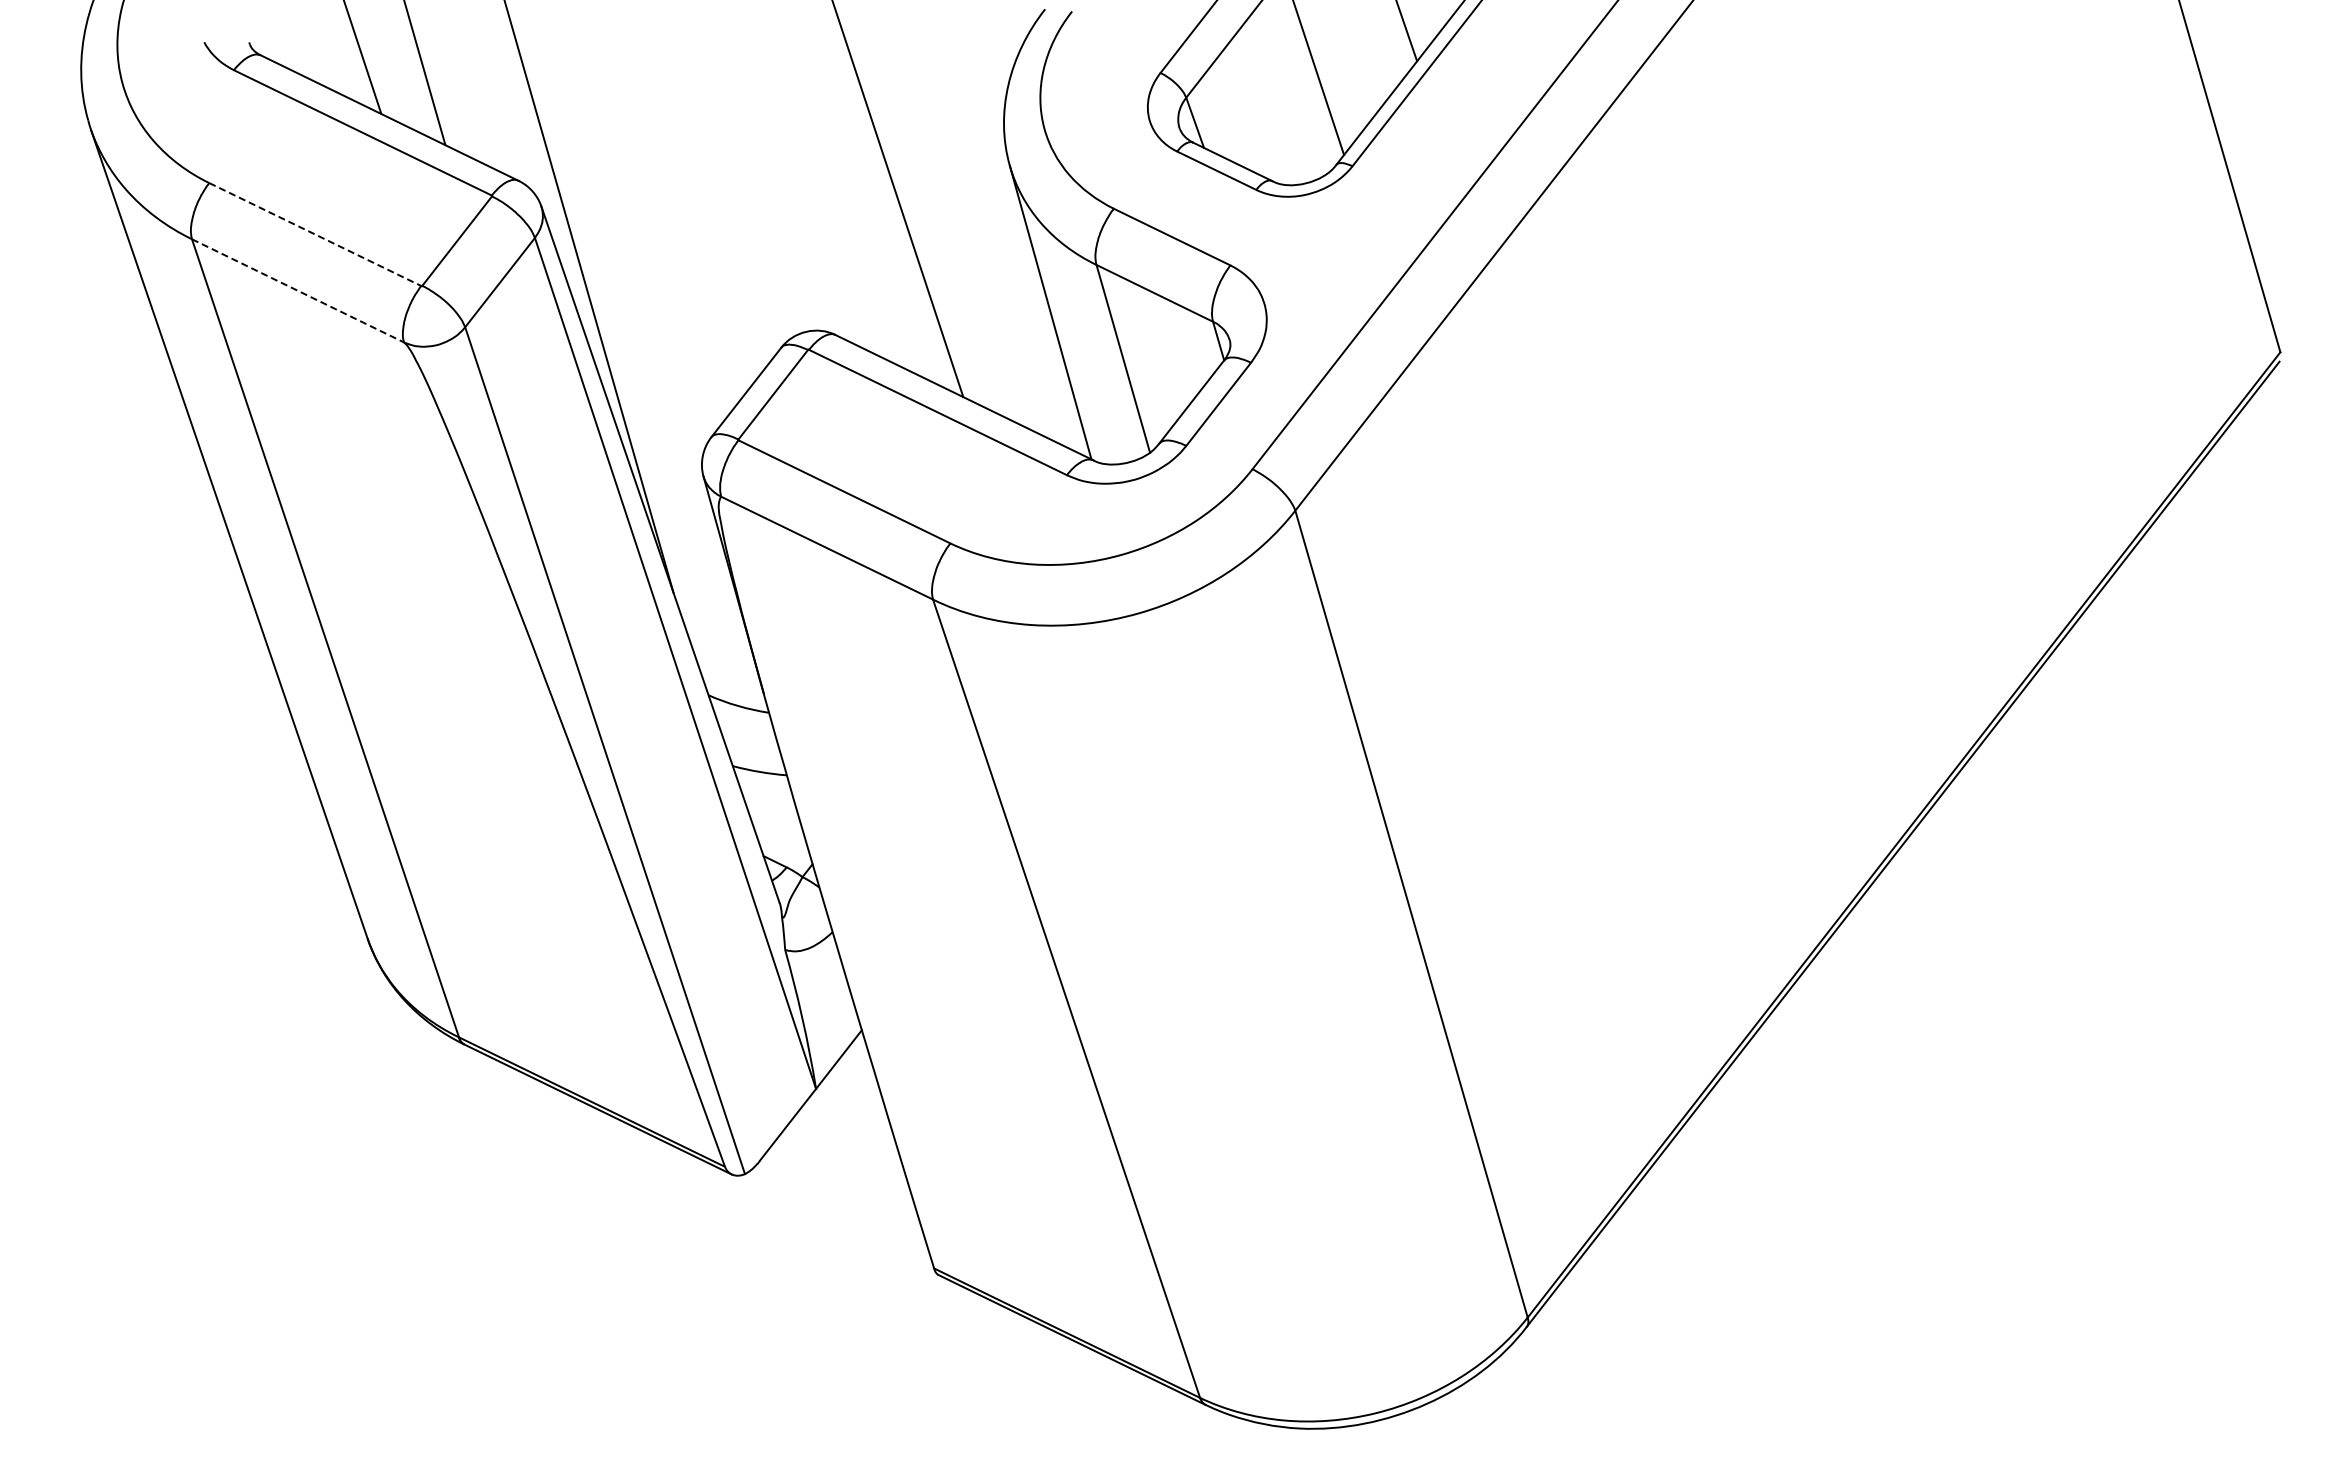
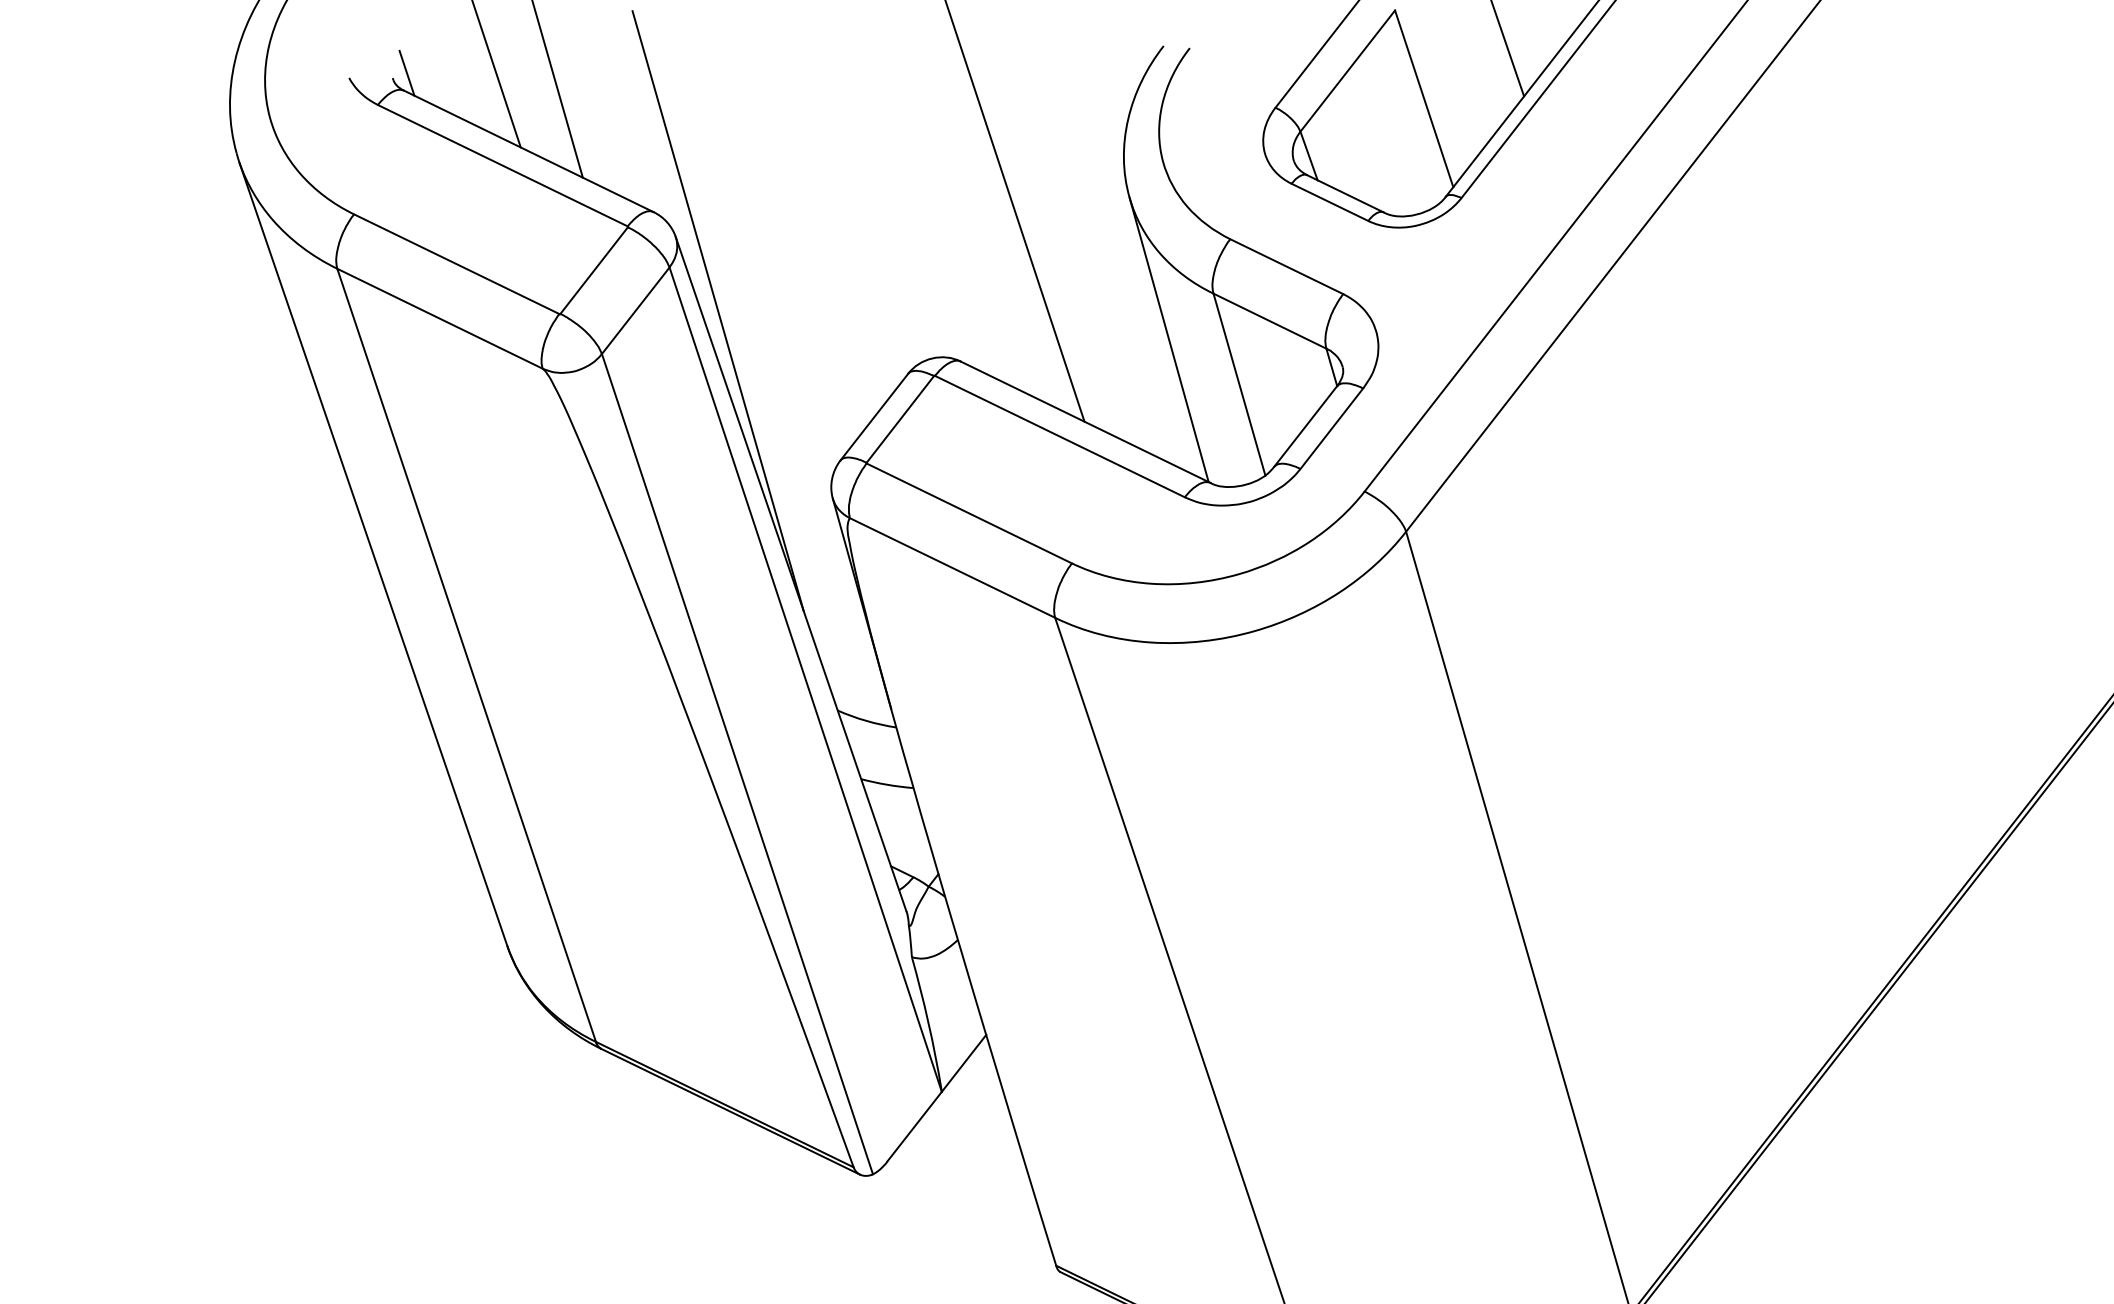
line: (263, 37) -> (406, 73), added
line: (315, 234) -> (456, 264), dashed -> solid
line: (297, 290) -> (439, 318), dashed -> solid

